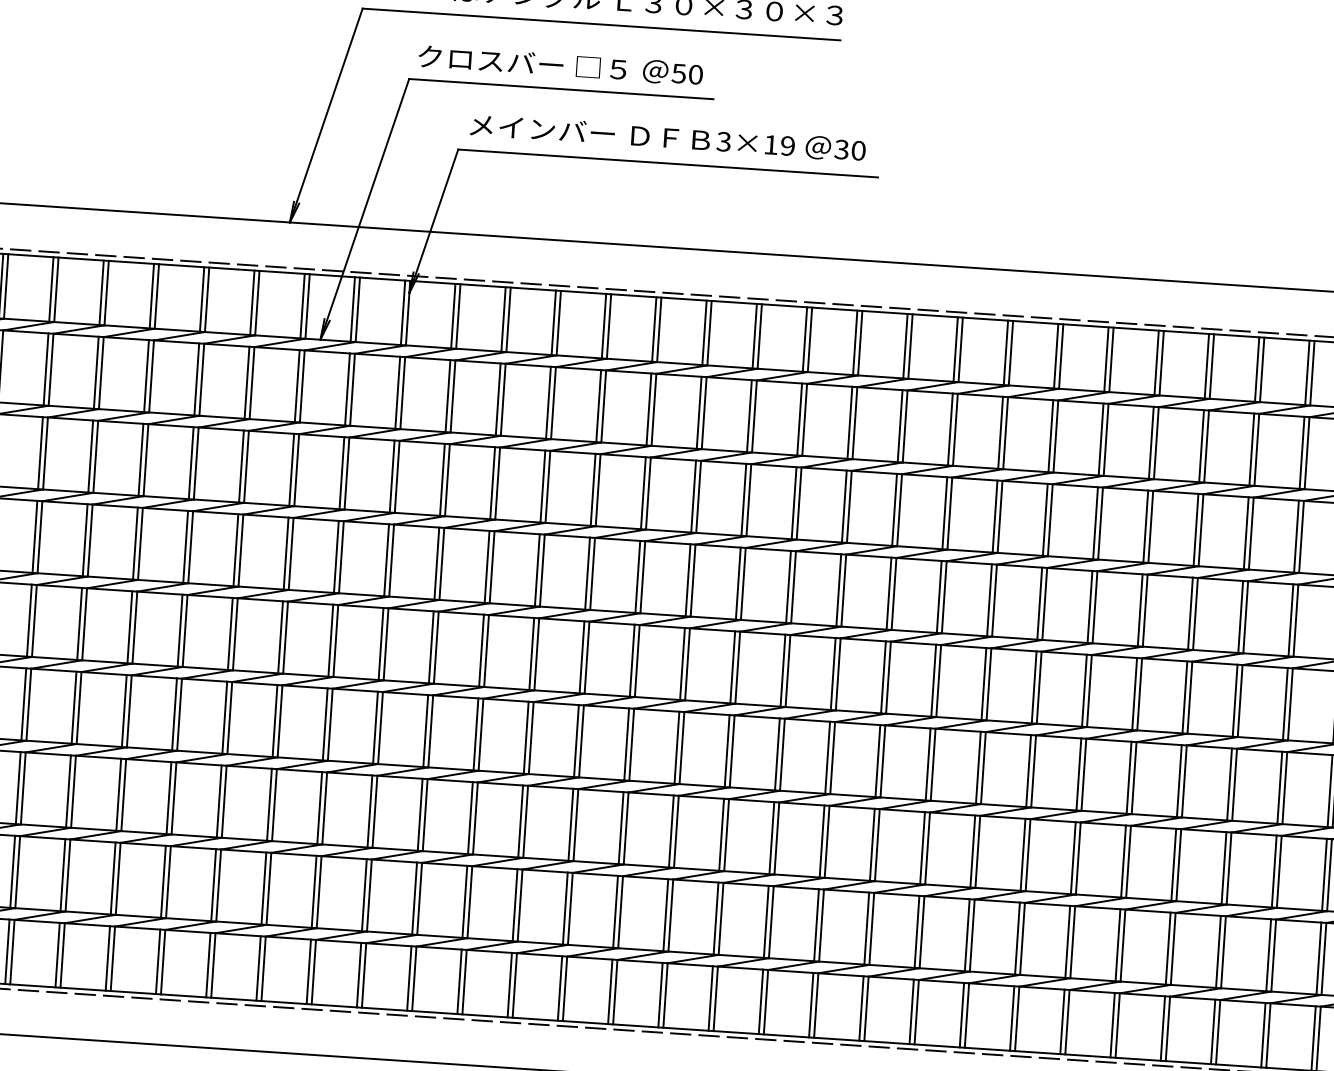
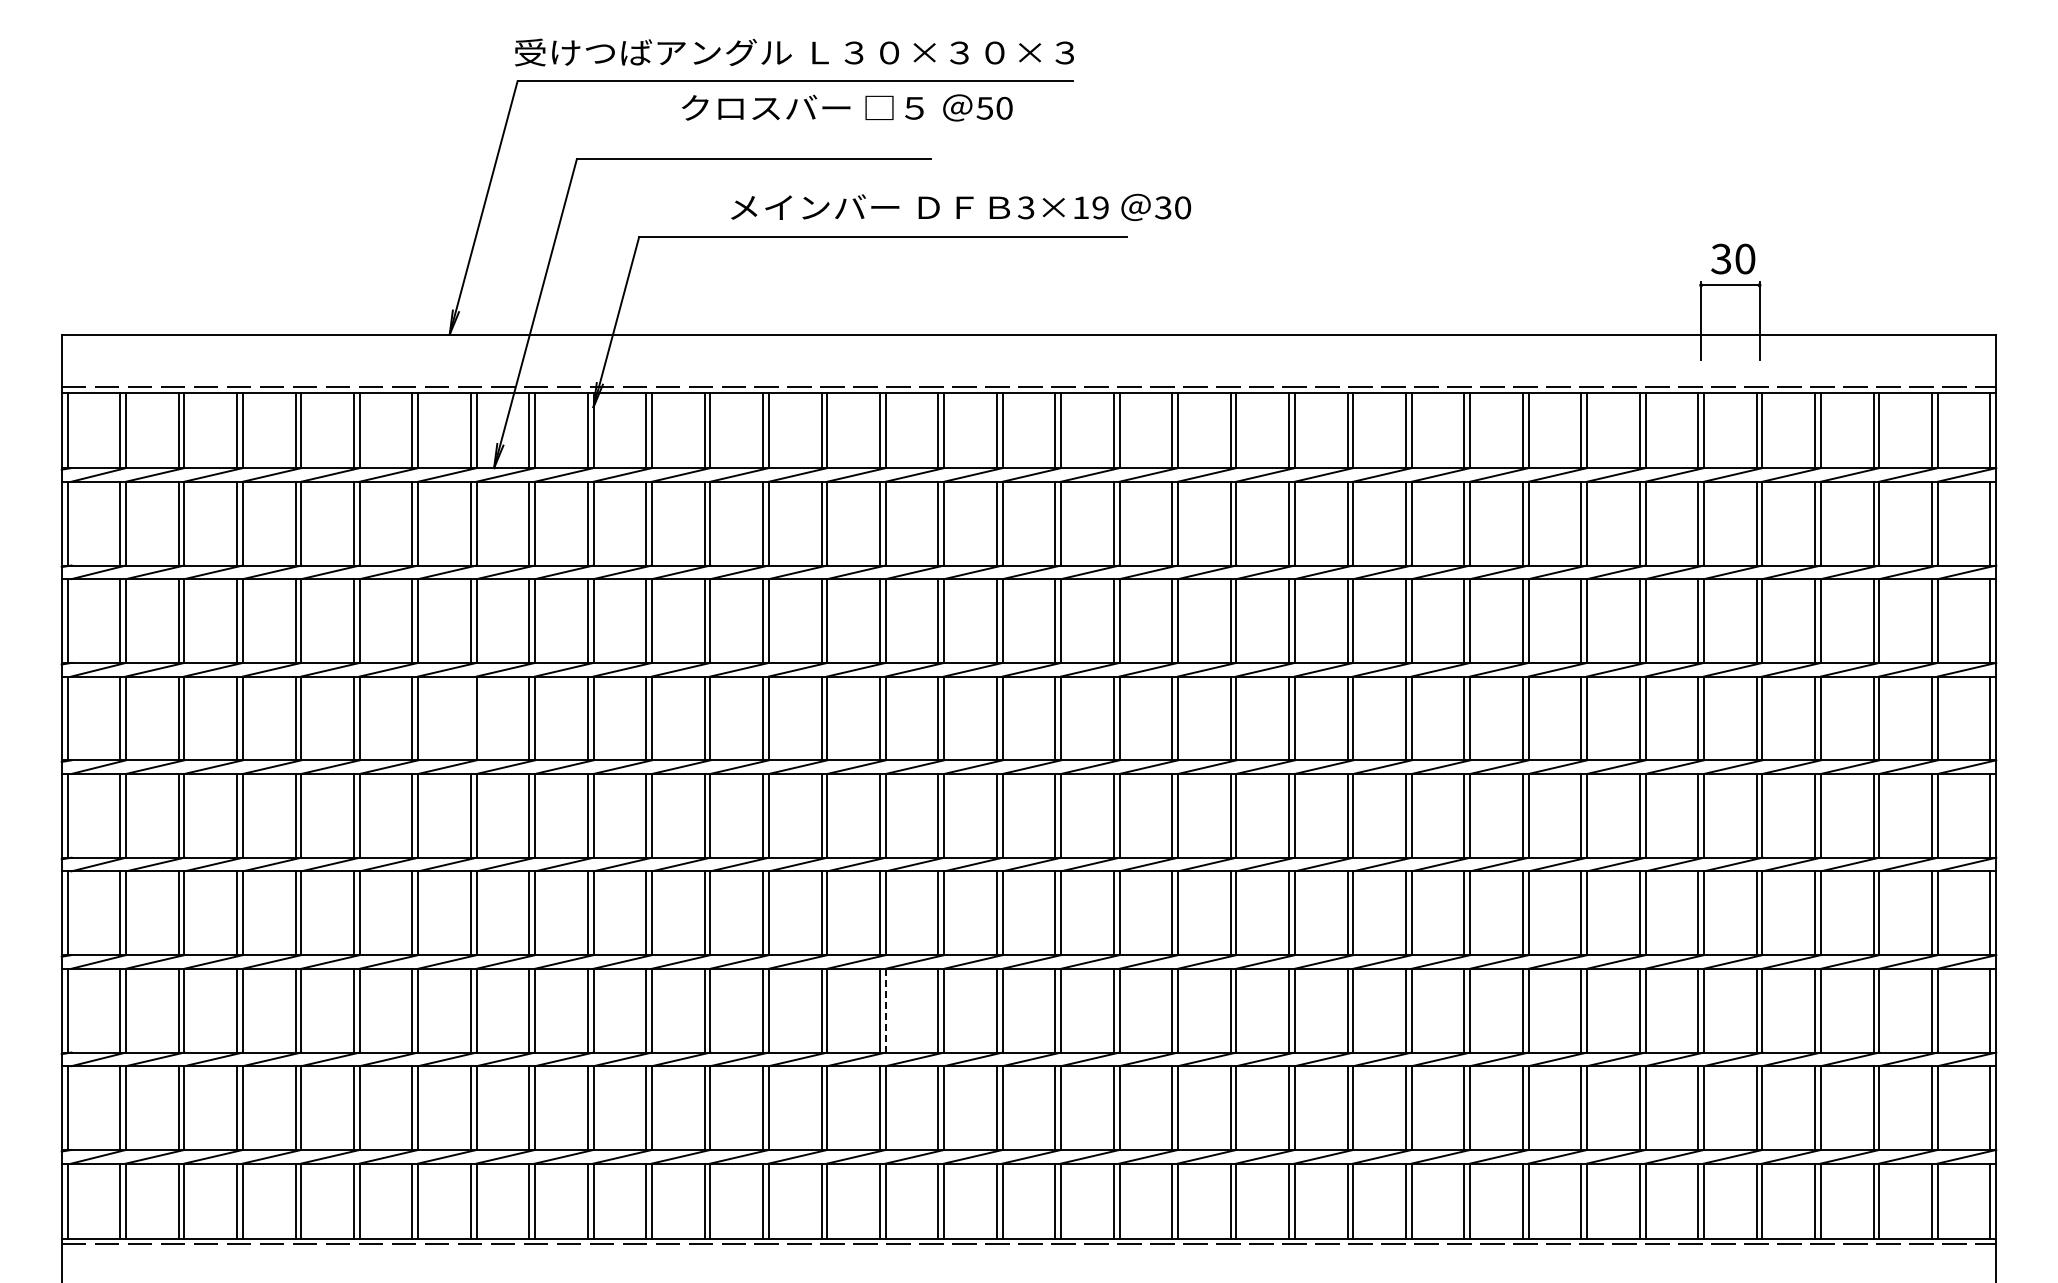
text: (560, 65) -> (847, 107), moved
text: (668, 136) -> (961, 206), moved
line: (285, 553) -> (470, 718), removed
line: (625, 828) -> (885, 1010), solid -> dashed

